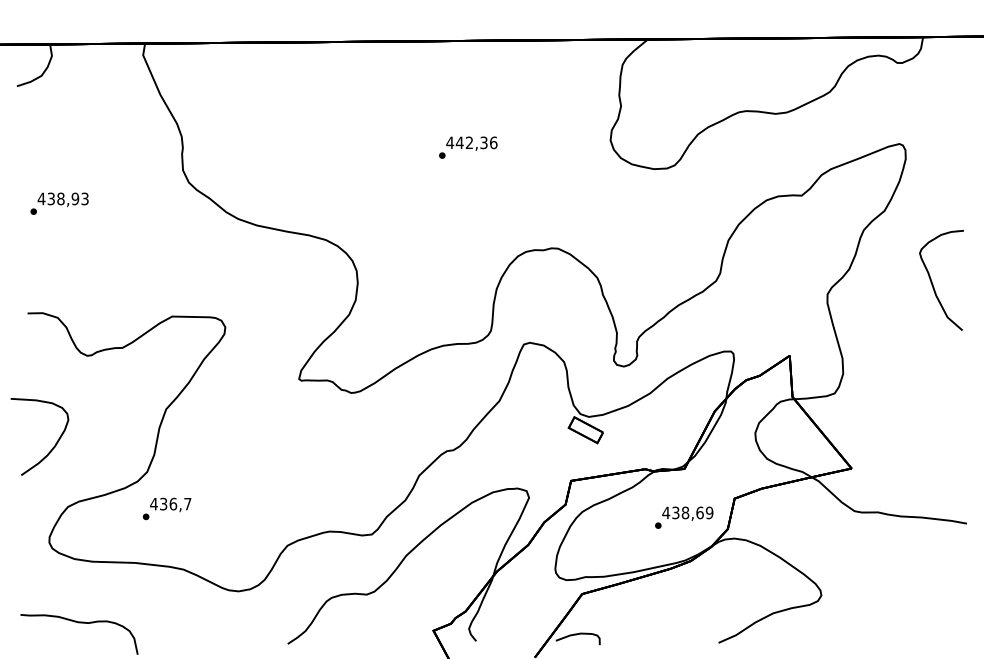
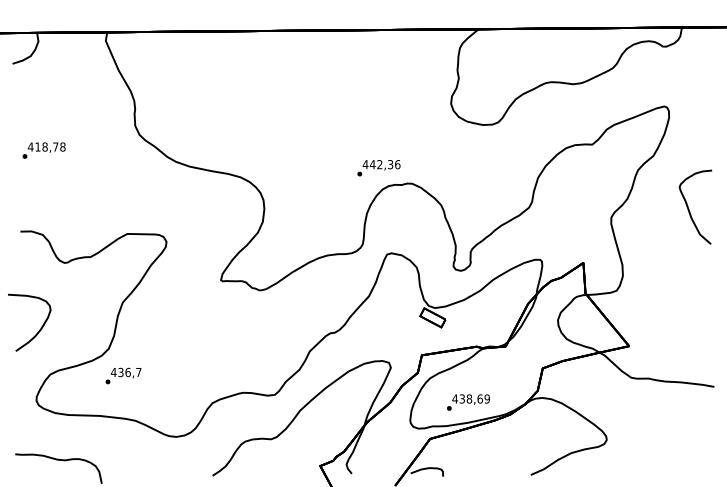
text: (467, 148) -> (378, 168), moved
text: (68, 198) -> (50, 146), 438,93 -> 418,78
text: (684, 517) -> (468, 402), moved

